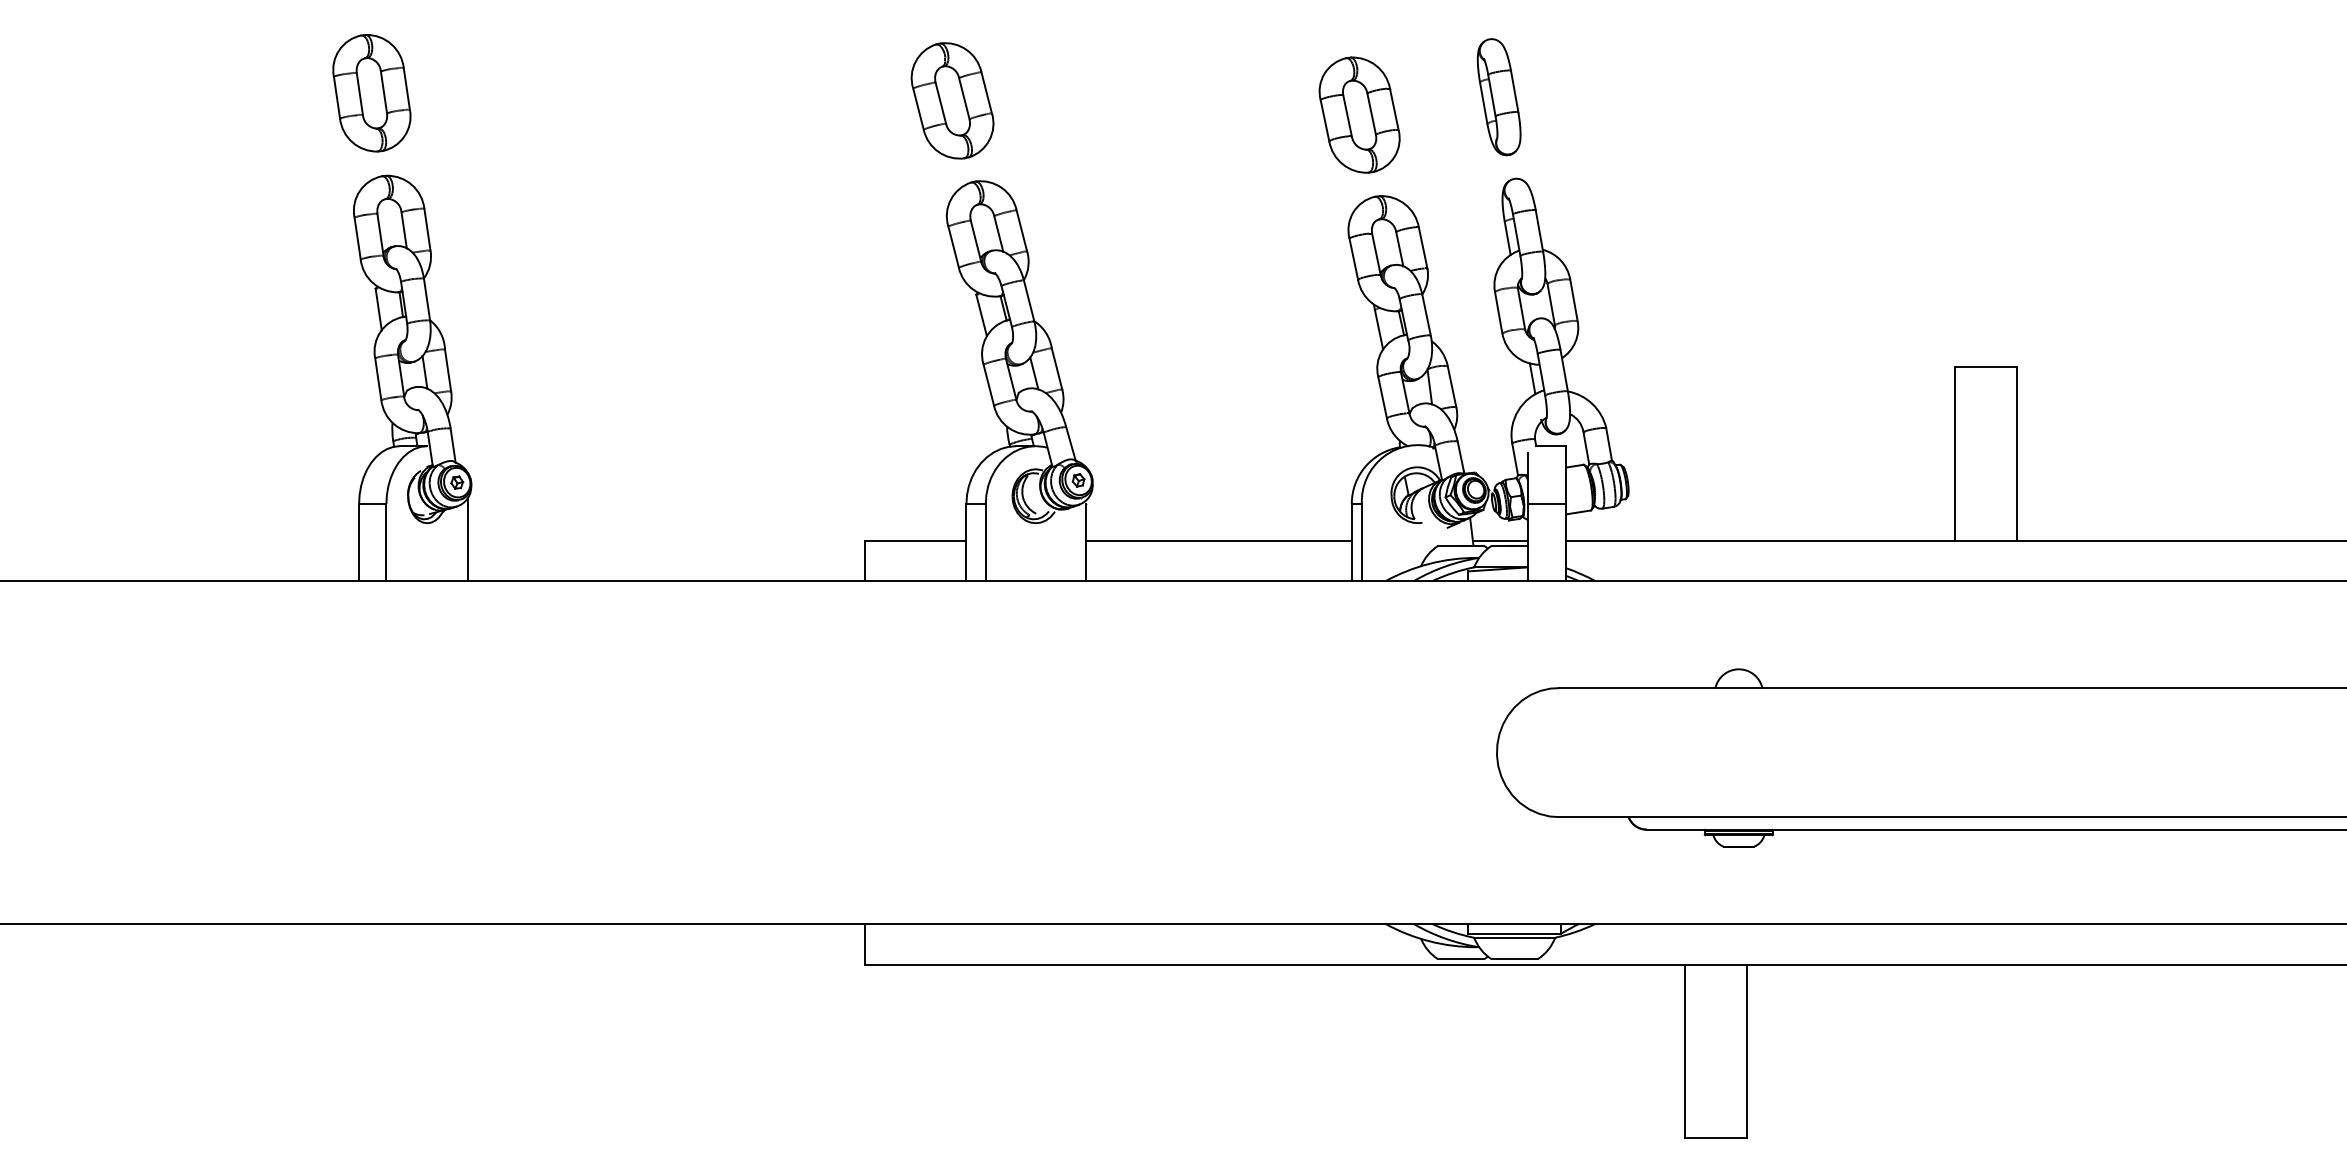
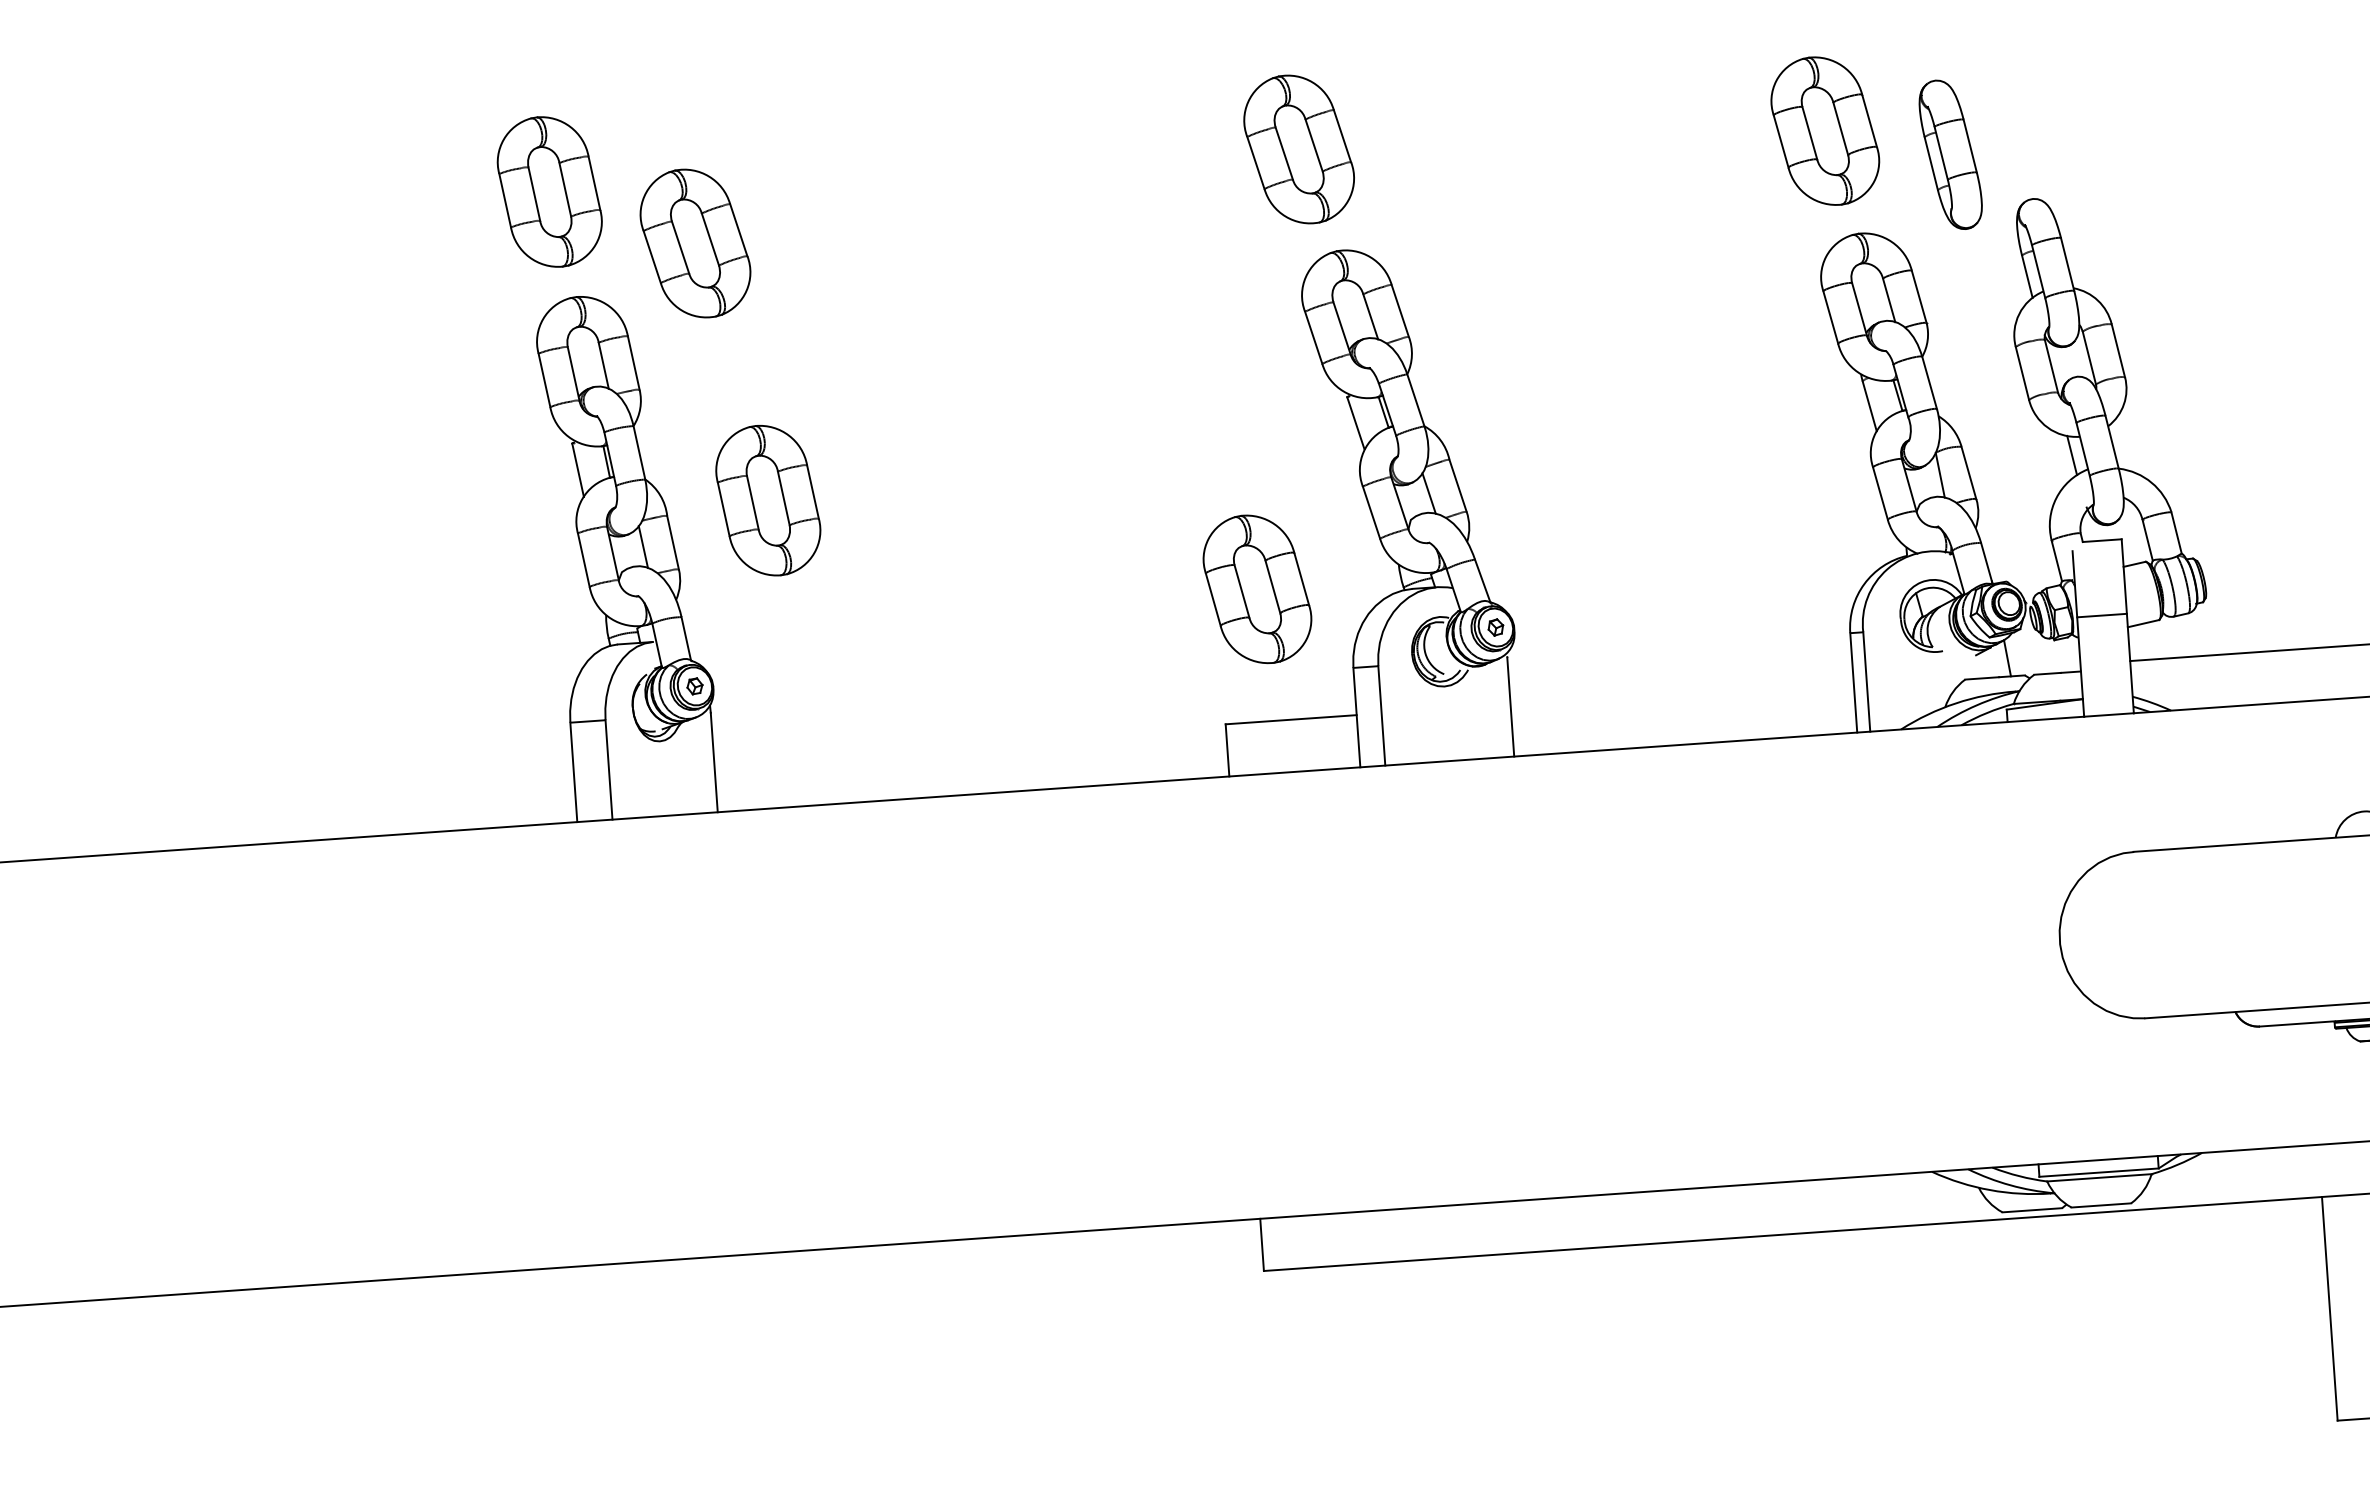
part: (1498, 97) -> (1949, 155), moved
part: (481, 140) -> (695, 243), added
part: (523, 343) -> (767, 500), added
part: (896, 437) -> (1257, 588), added
line: (1218, 540) -> (1681, 692), removed
line: (1500, 540) -> (2045, 666), removed

